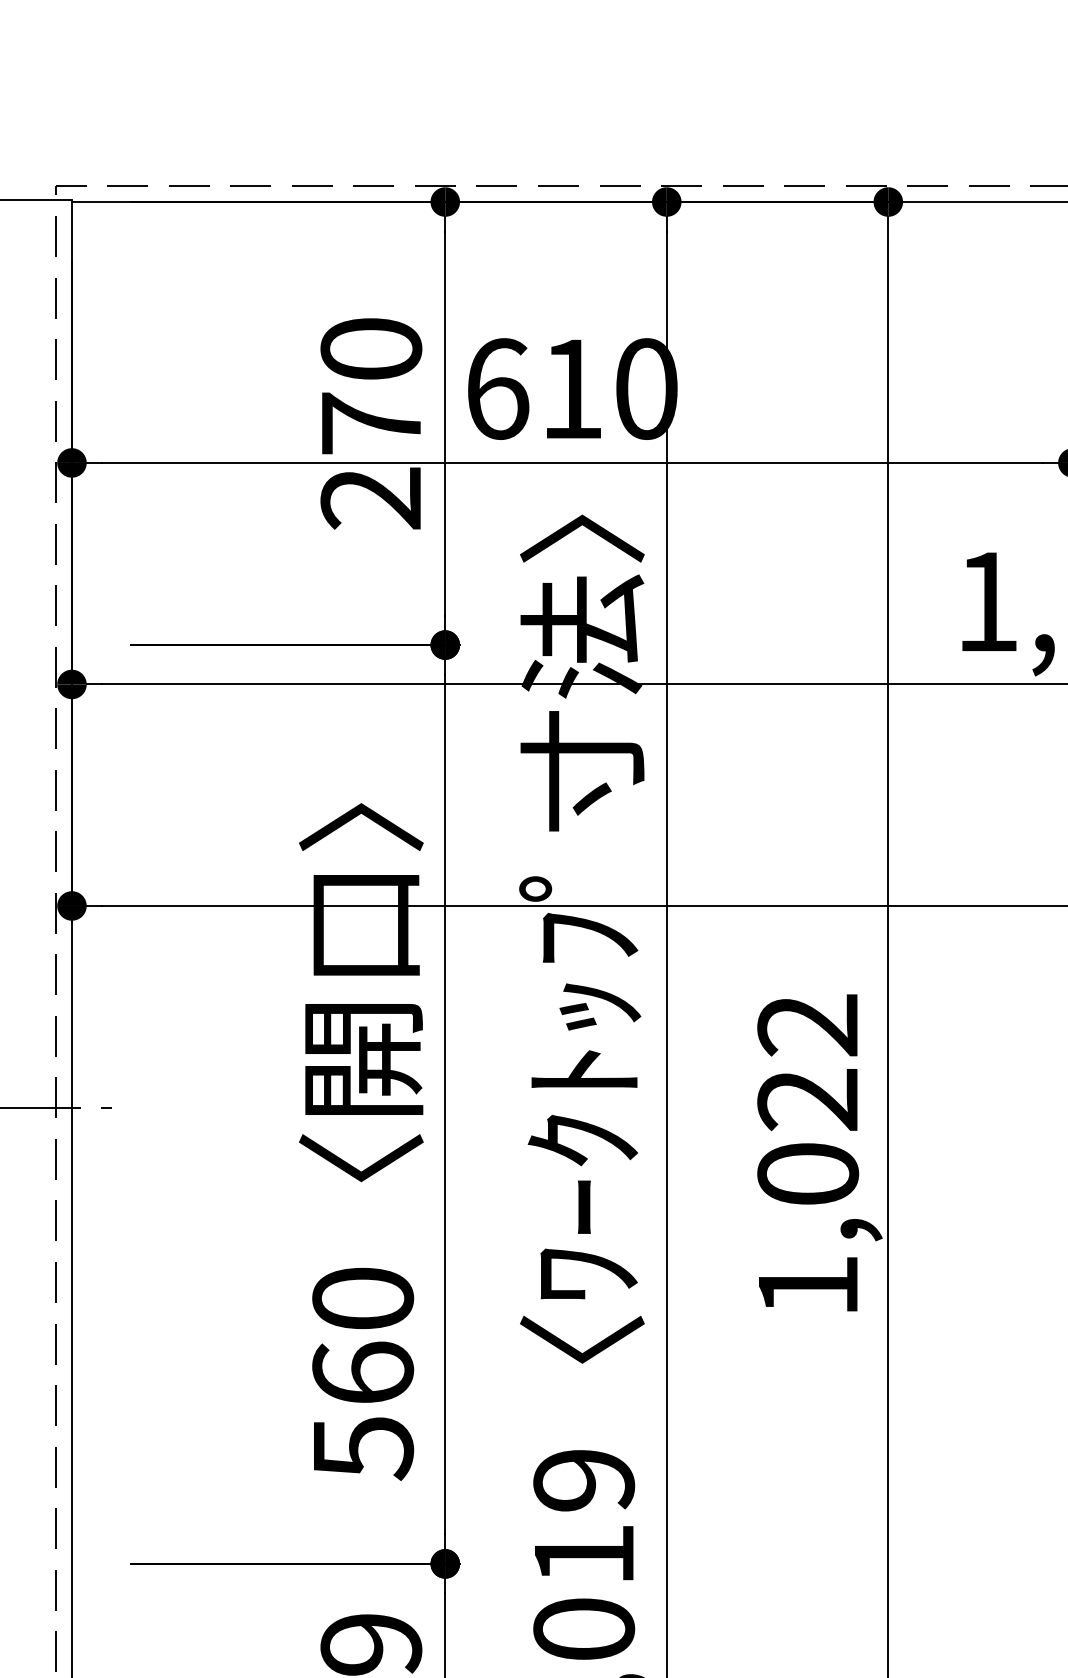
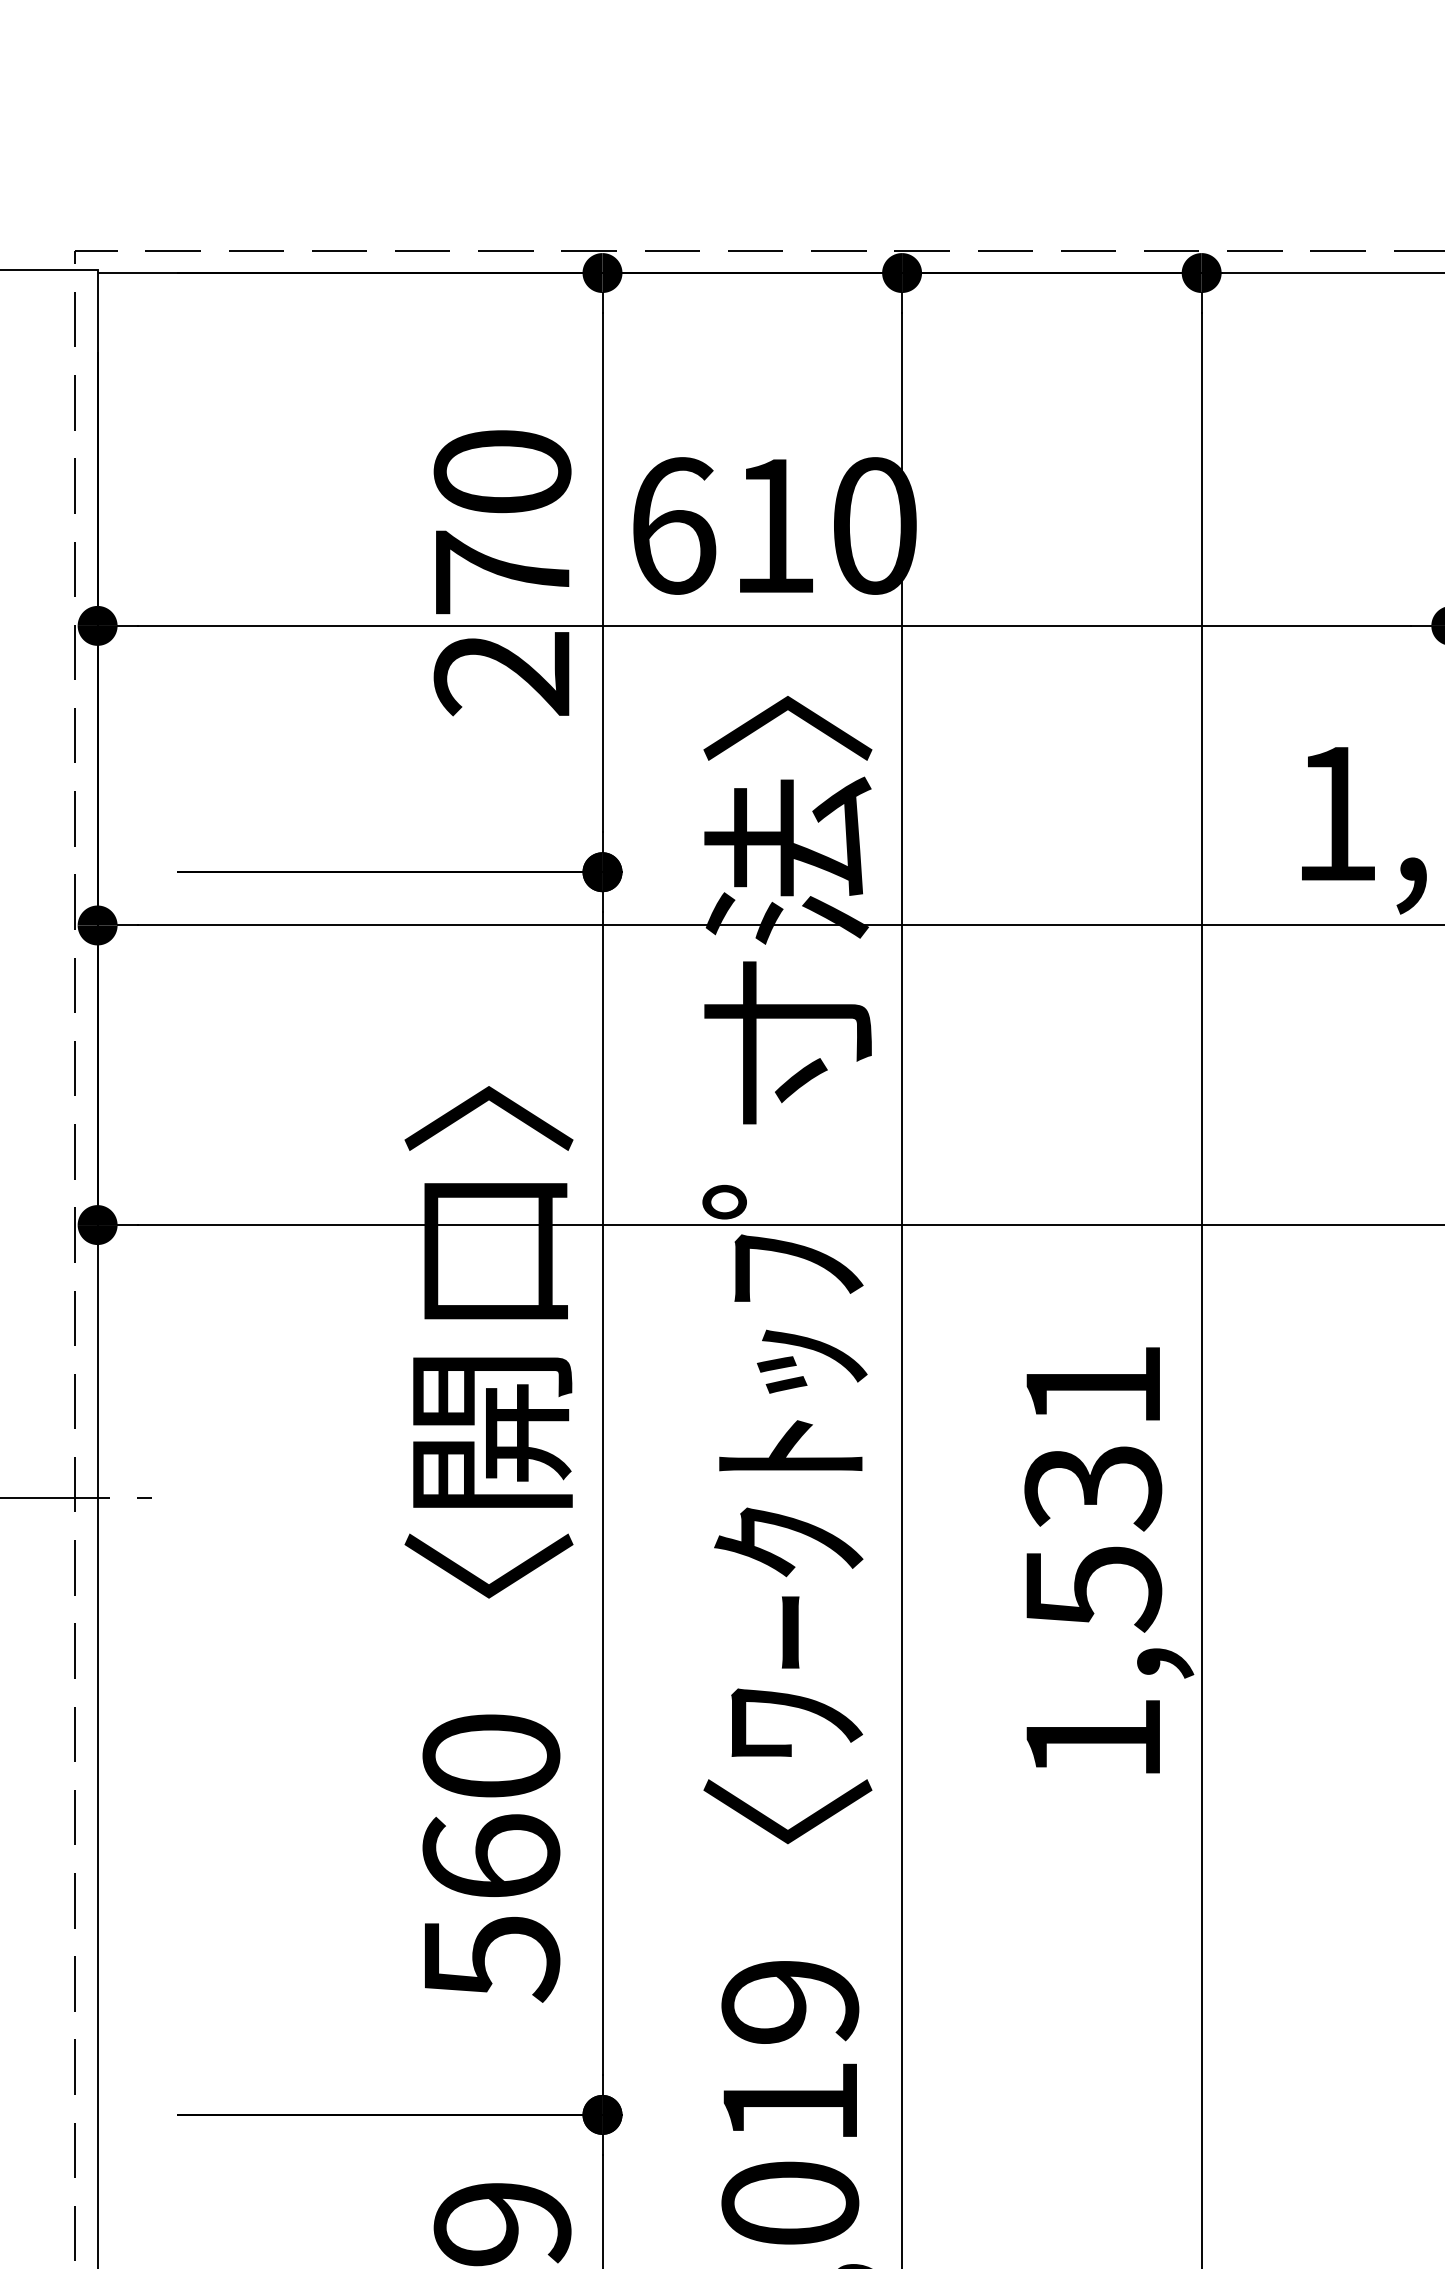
text: (808, 1100) -> (1093, 1488), 1,022 -> 1,531

